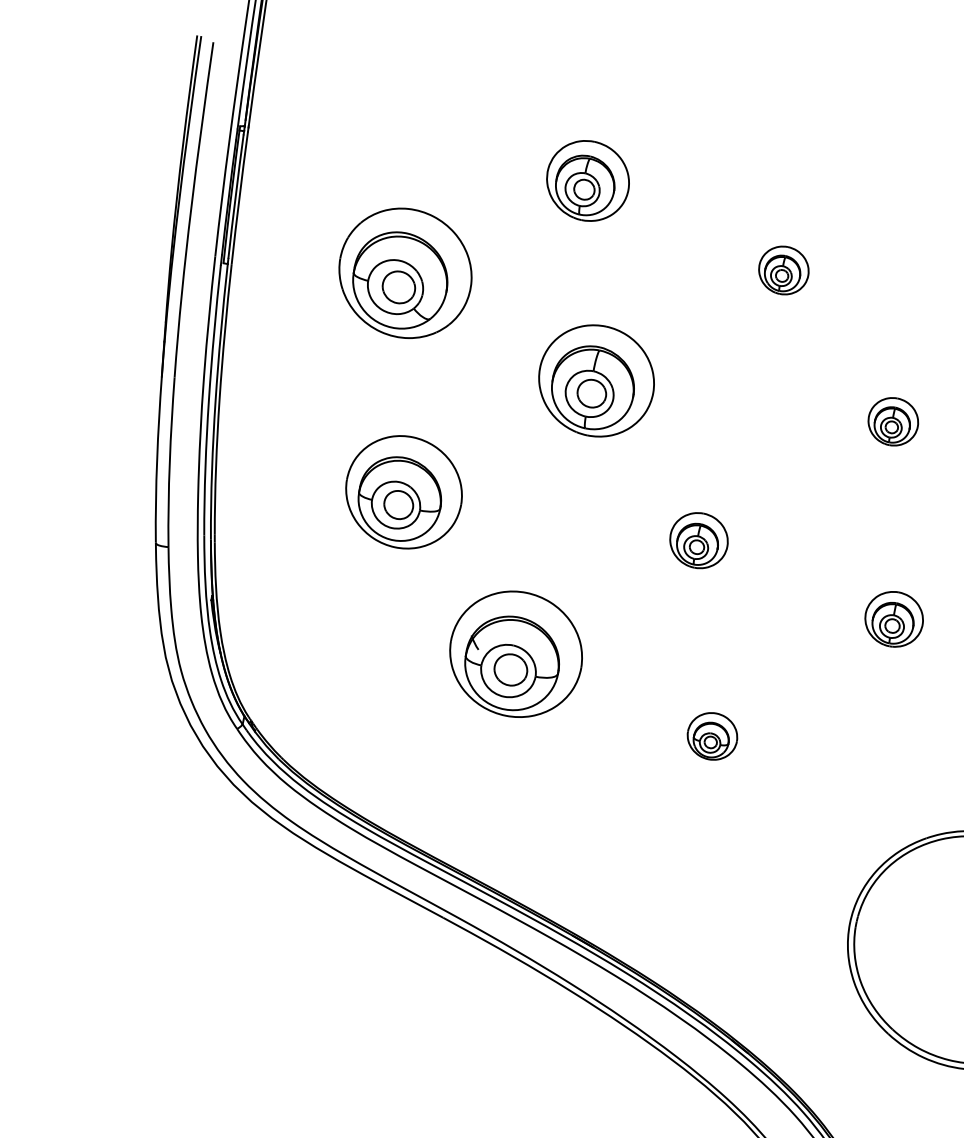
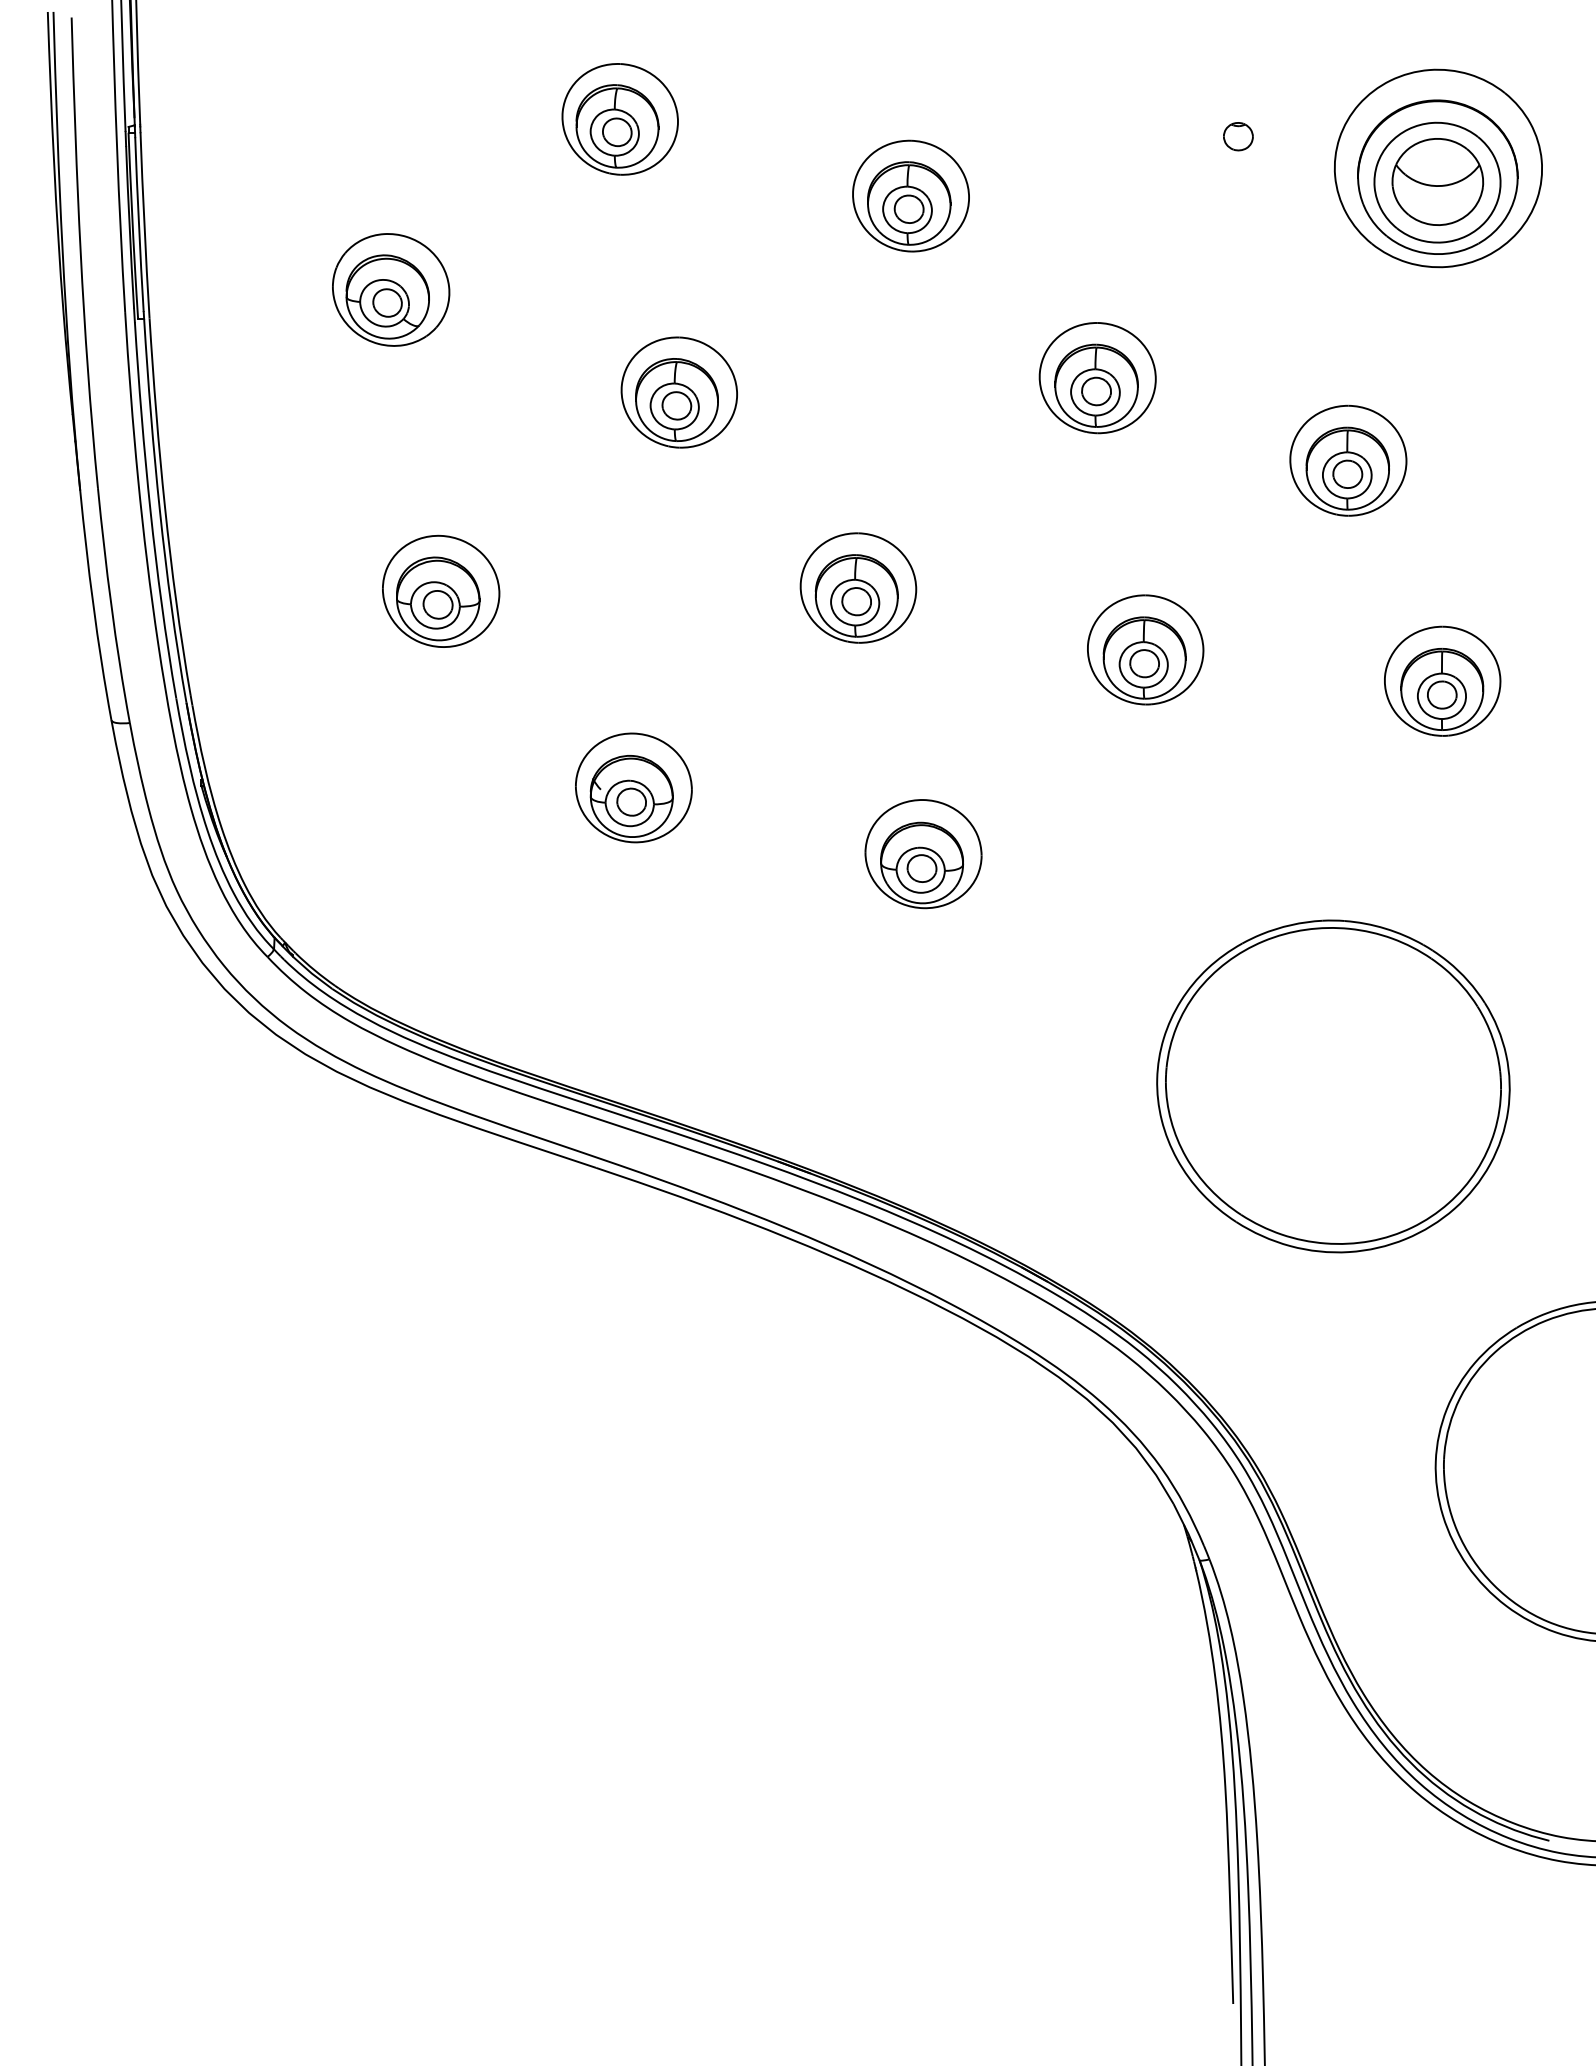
part: (783, 270) -> (910, 195), size x1.67
part: (405, 273) -> (391, 289), size x0.62
part: (595, 380) -> (678, 392), size x0.71
part: (893, 421) -> (1097, 378), size x1.67
part: (404, 491) -> (441, 590), size x0.71
part: (699, 540) -> (858, 587), size x1.43
part: (894, 619) -> (1145, 649), size x1.43
part: (516, 653) -> (633, 787), size x0.62
part: (712, 736) -> (923, 854), size x1.67

